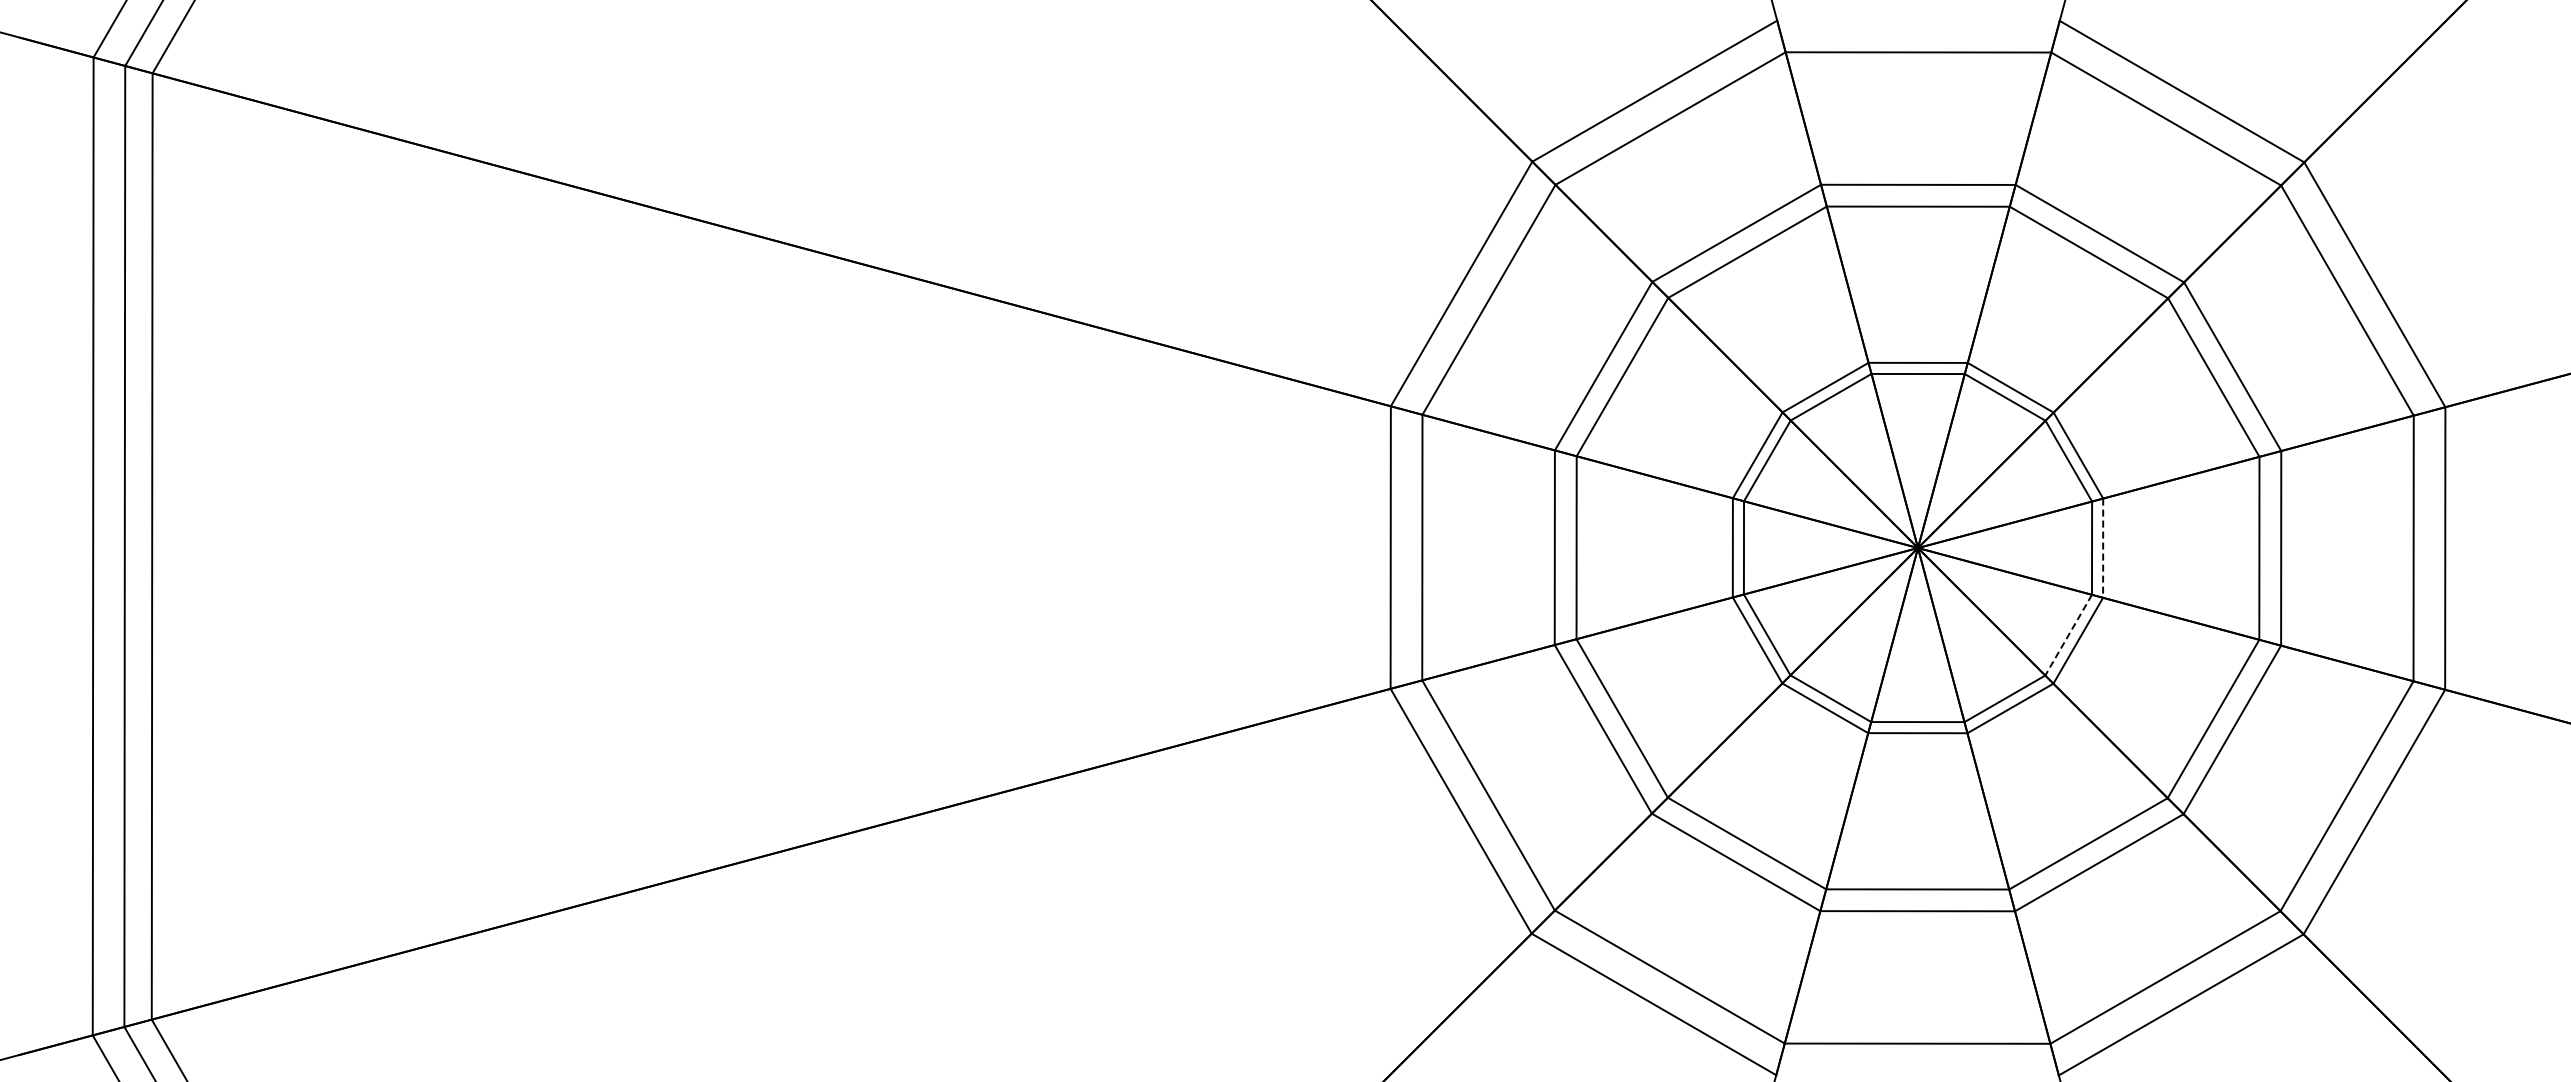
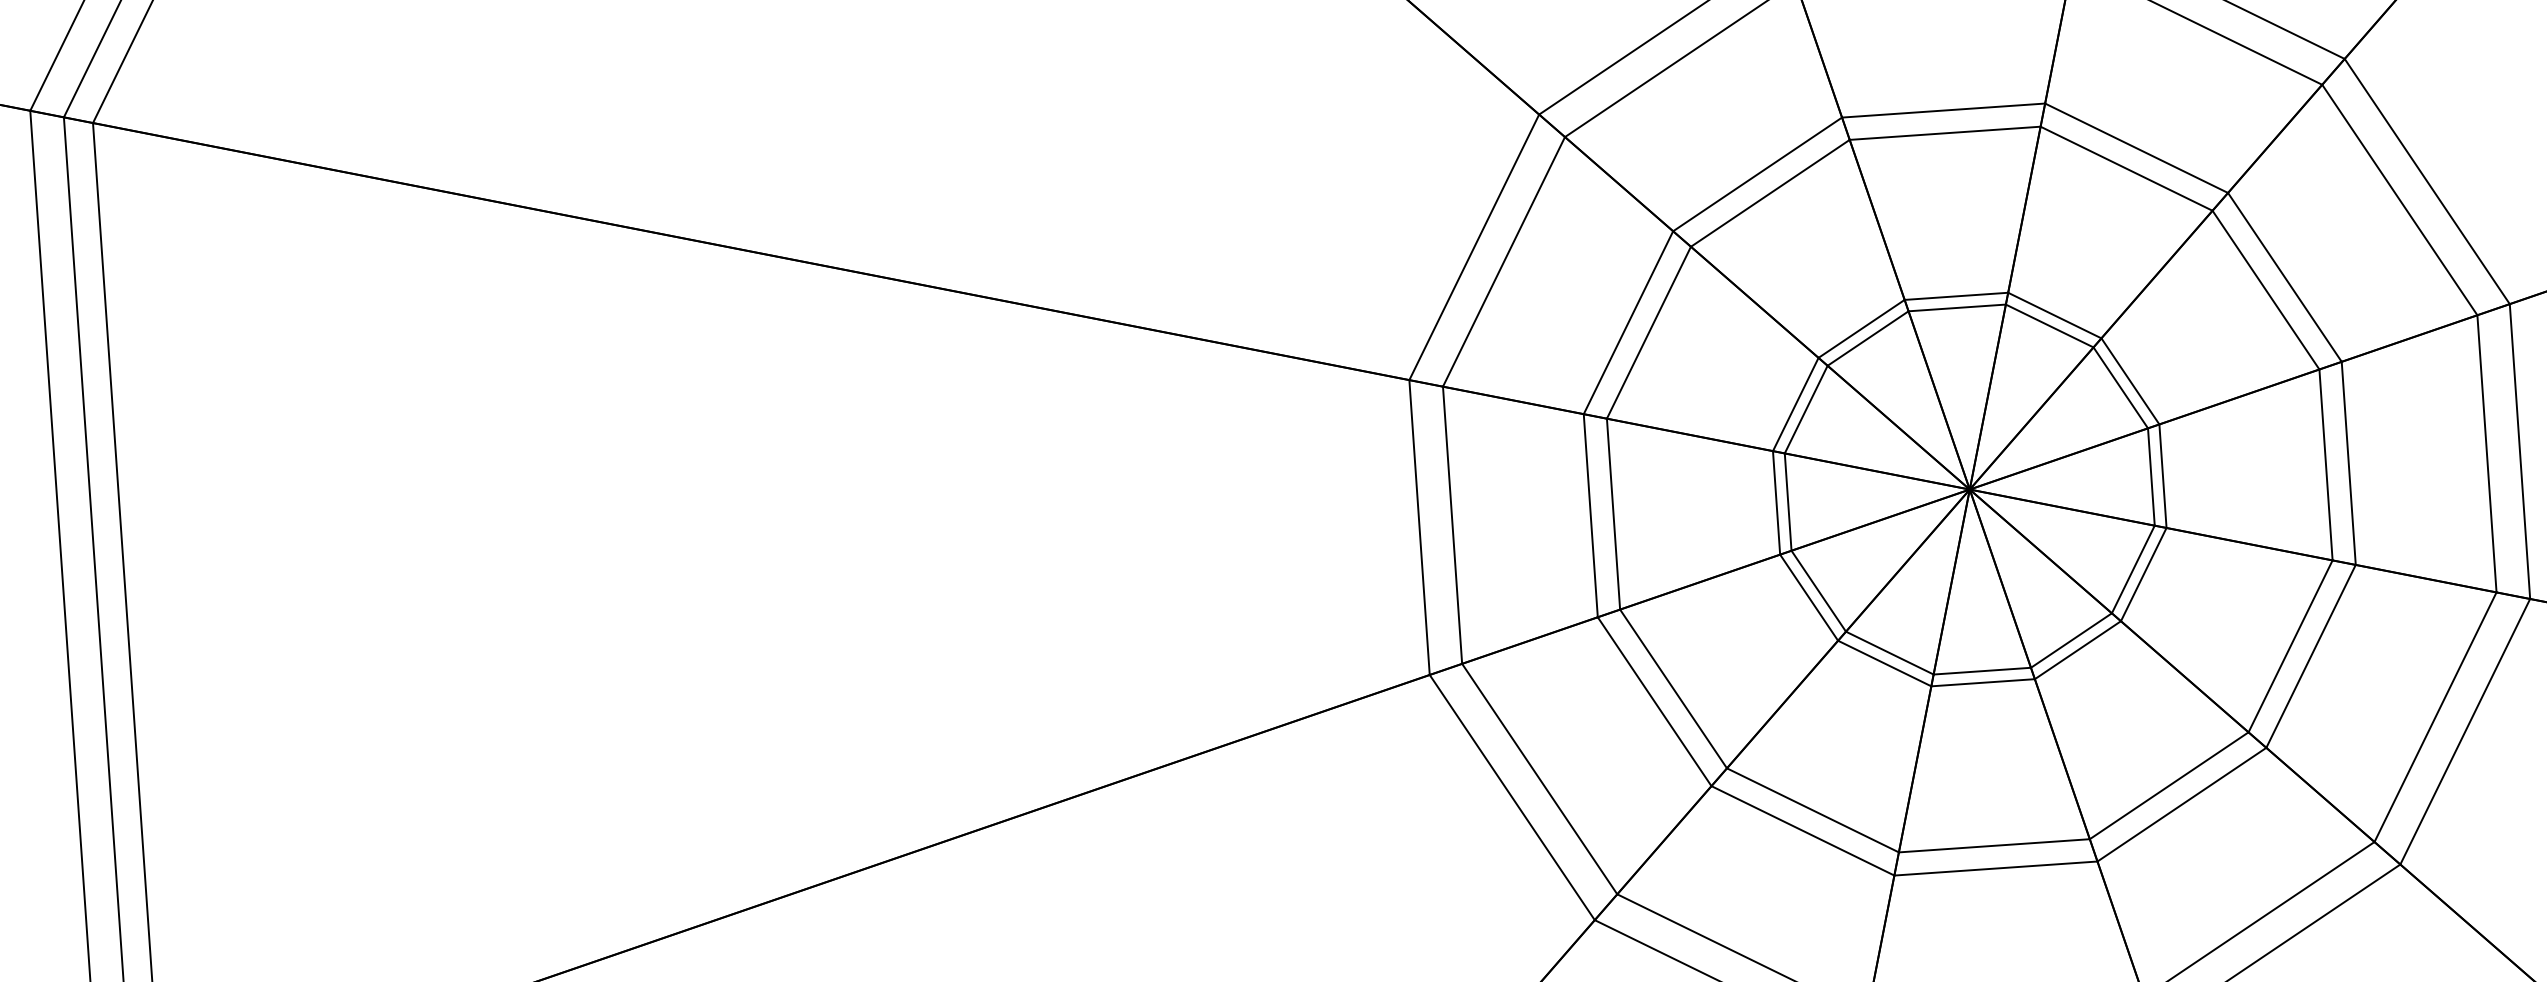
line: (2103, 548) -> (2163, 476), dashed -> solid
line: (2068, 635) -> (2133, 569), dashed -> solid

